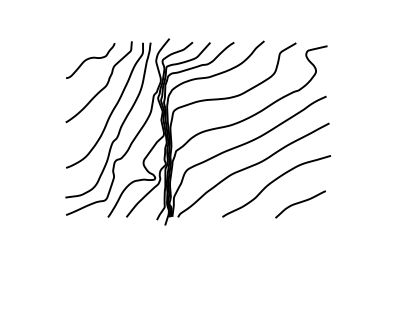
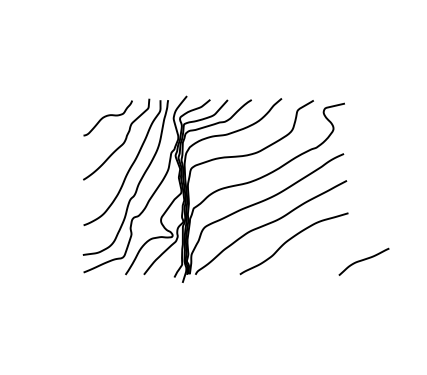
curve: (300, 203) -> (363, 260), moved

